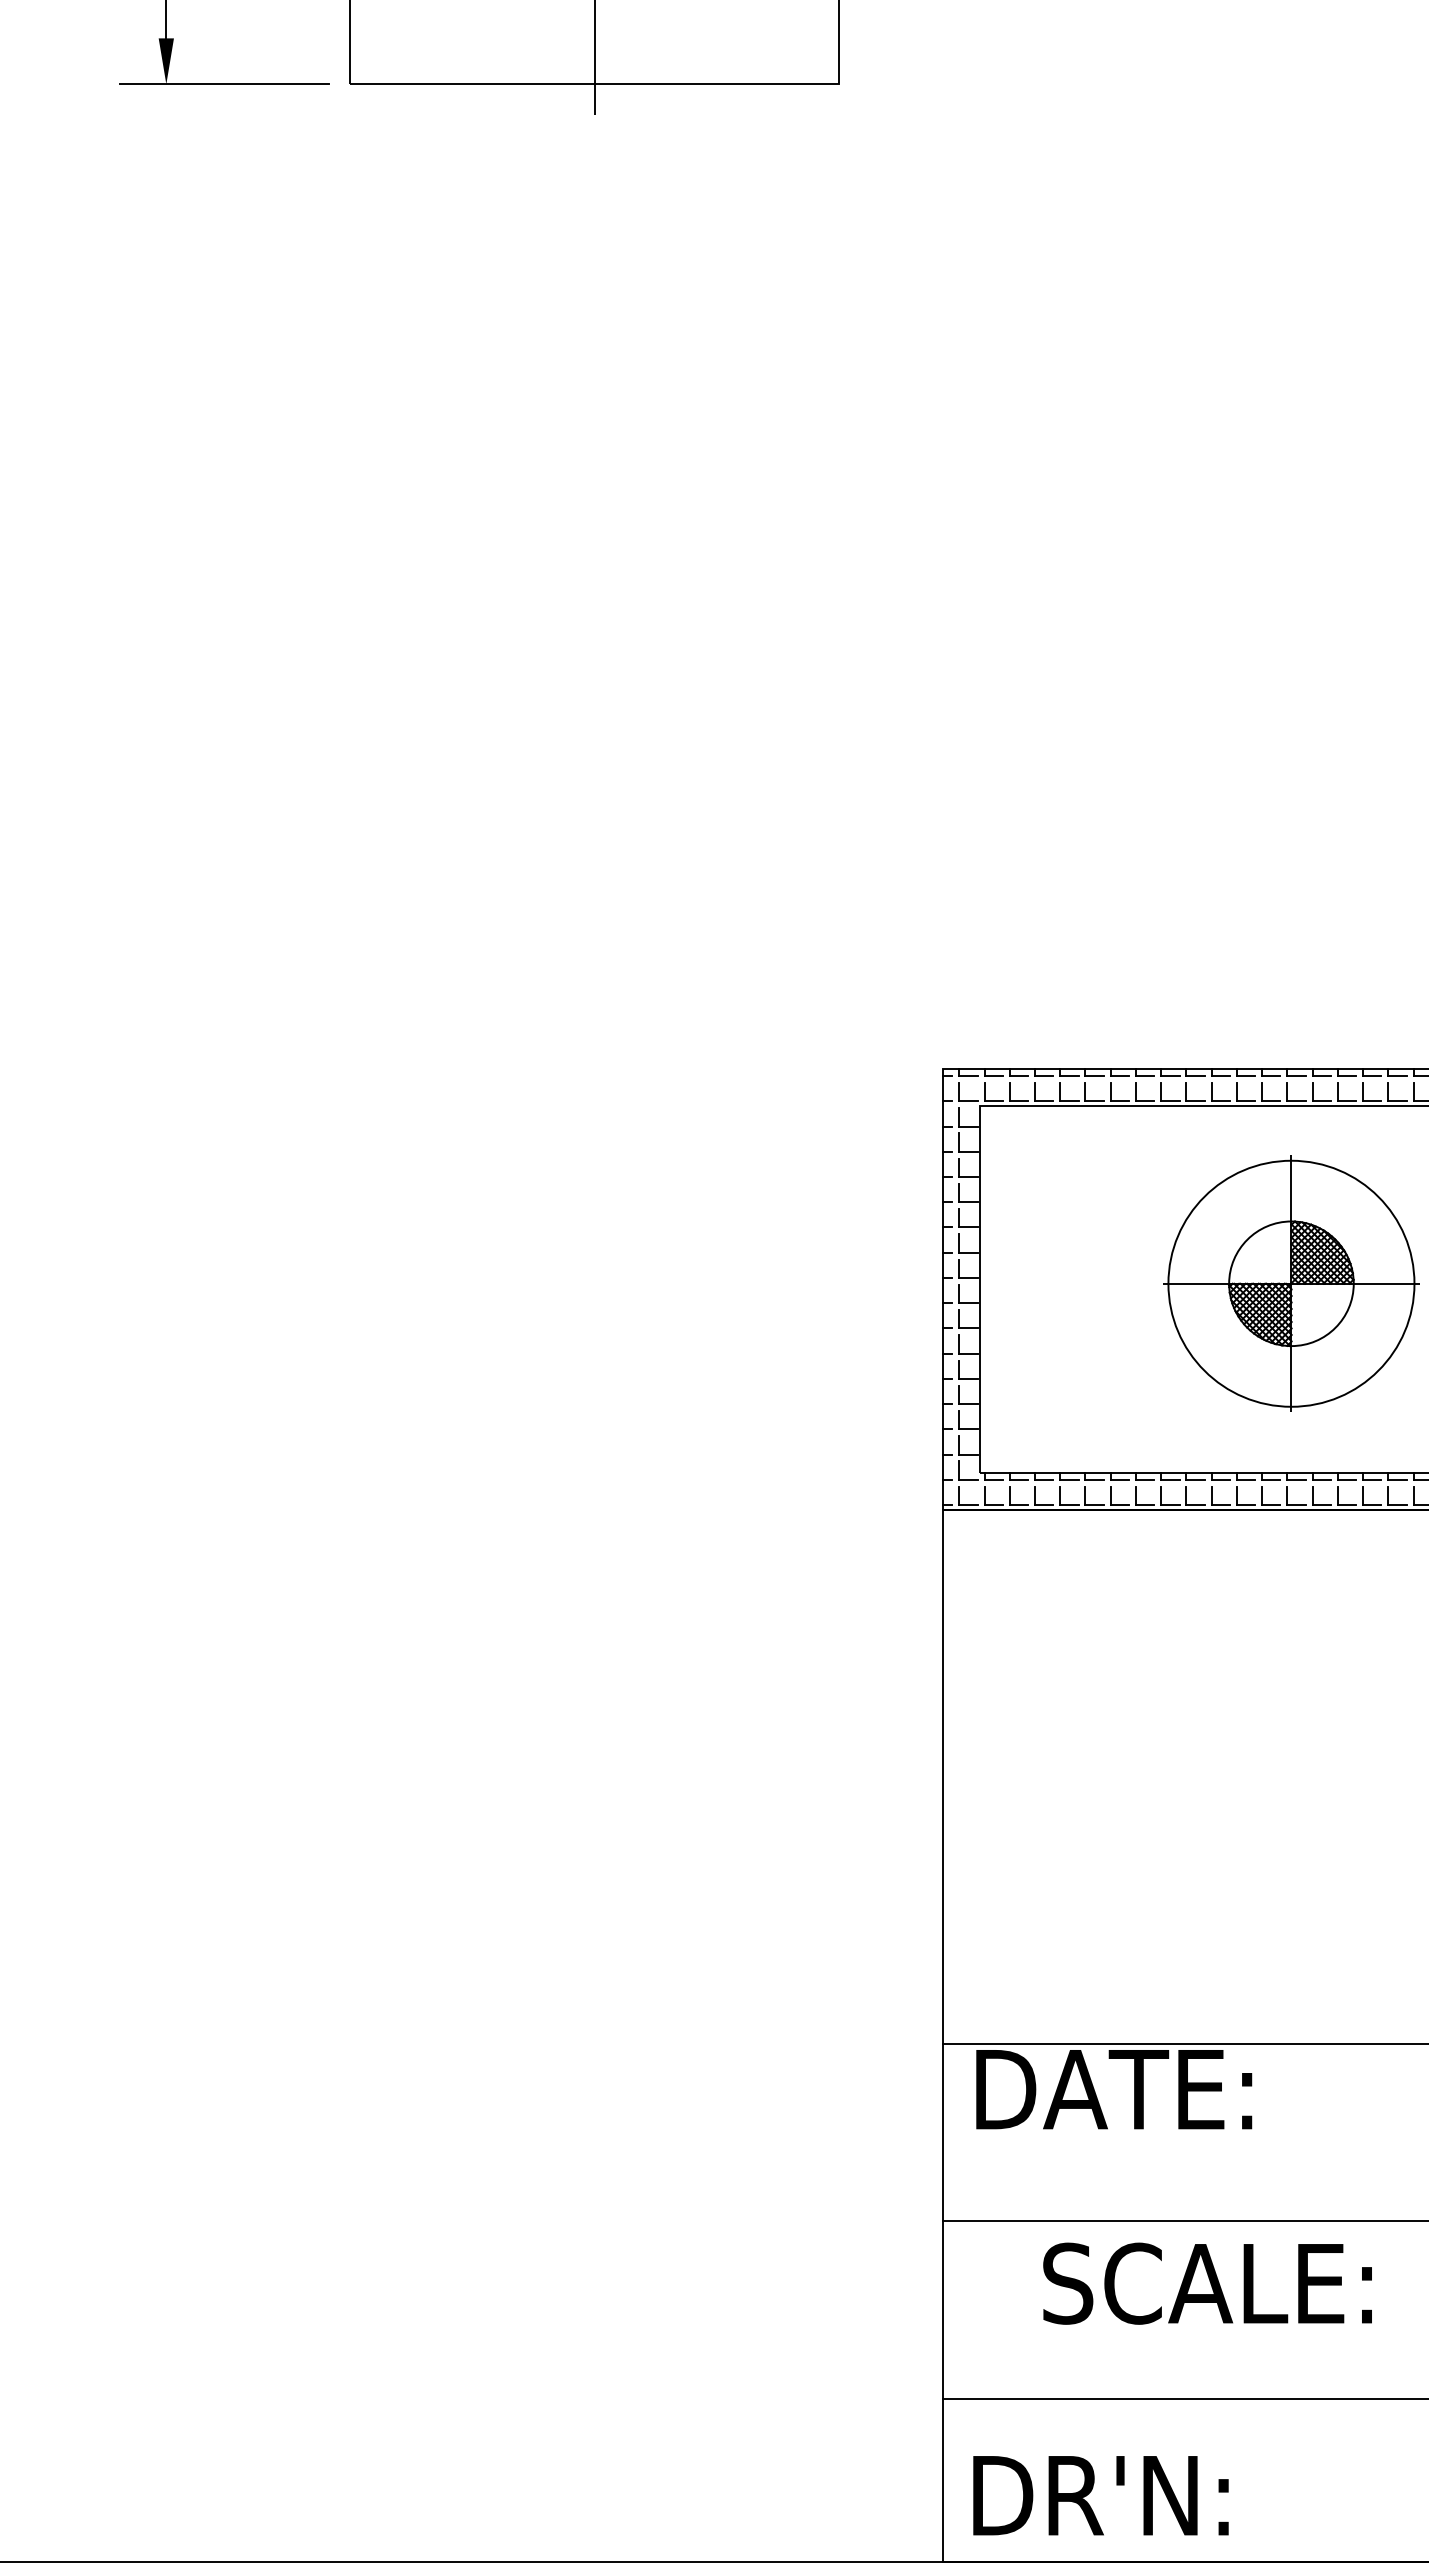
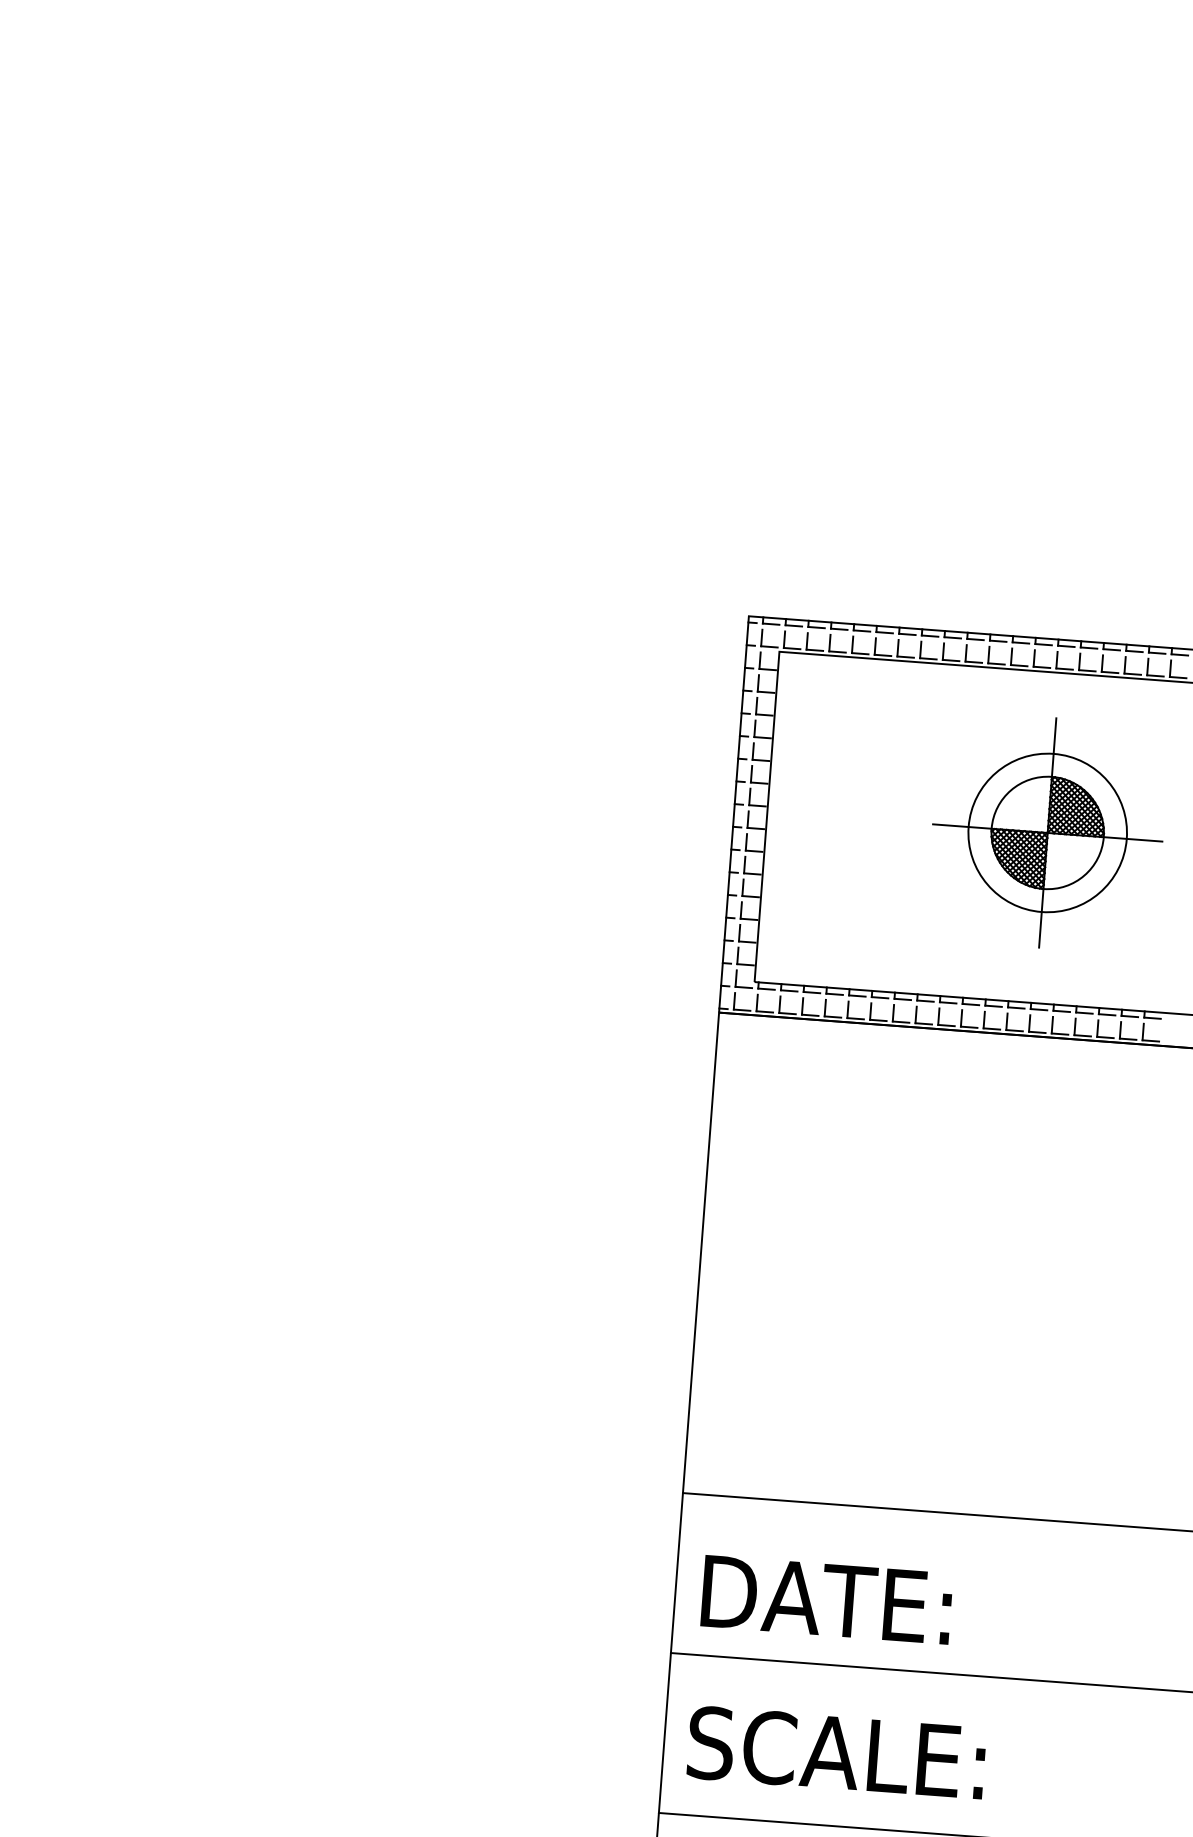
circle: (1291, 1283) -> (1047, 832), size x0.71
text: (1114, 2089) -> (827, 1599), moved
text: (1207, 2283) -> (836, 1752), moved

